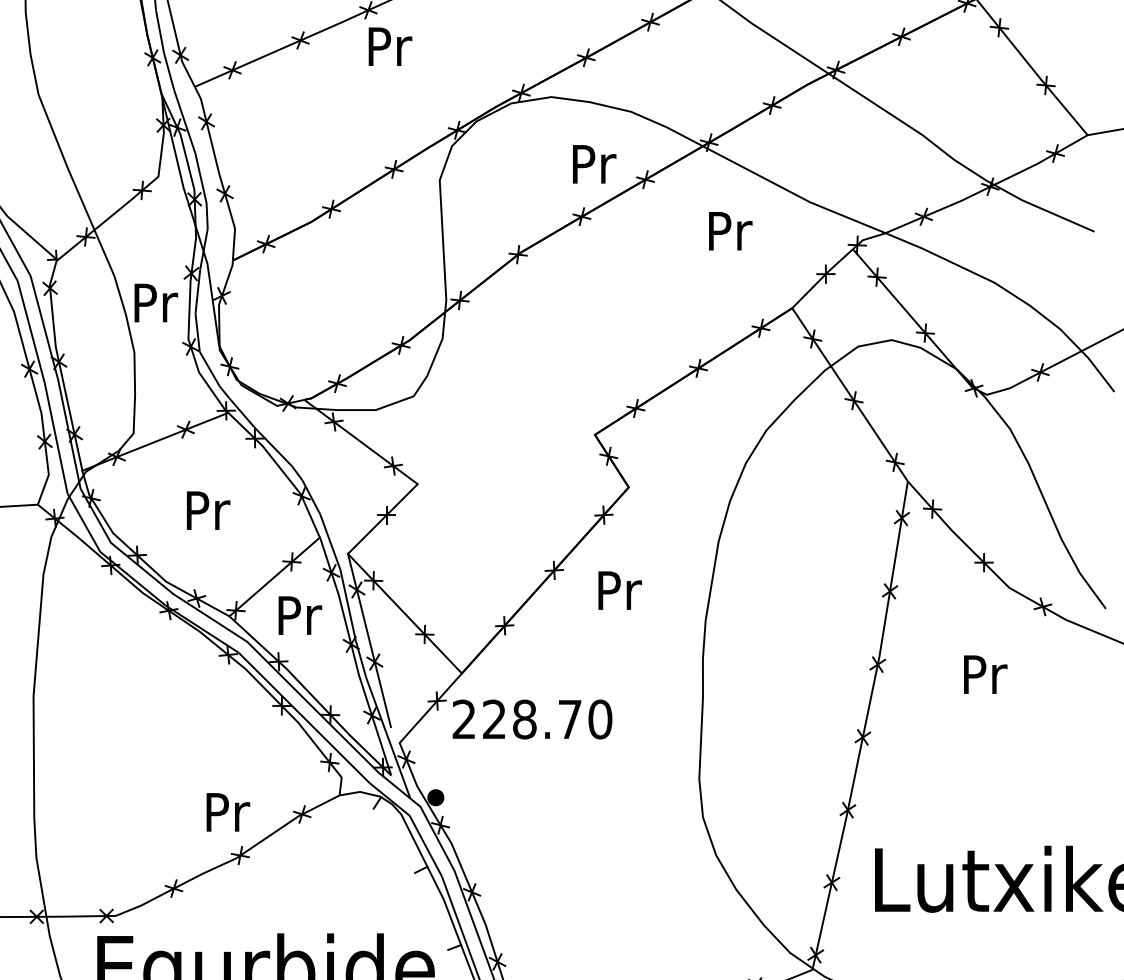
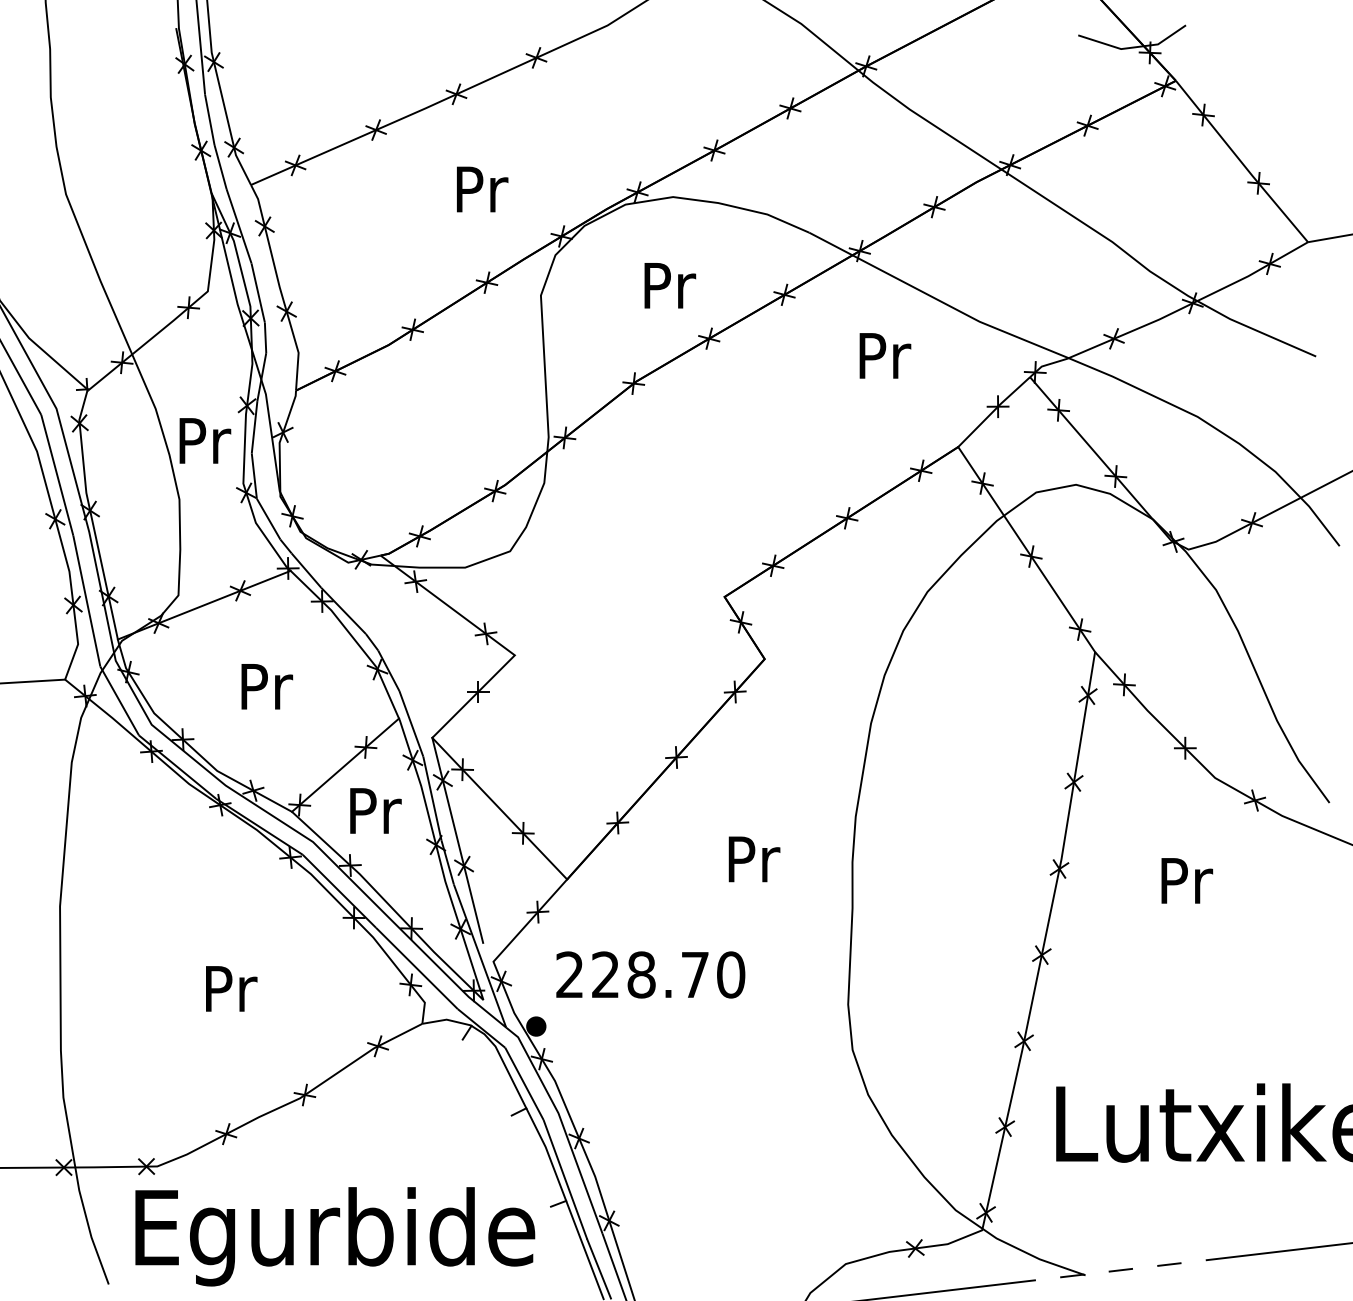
text: (390, 46) -> (482, 189), moved
text: (594, 164) -> (670, 285), moved
text: (620, 590) -> (754, 859), moved
text: (532, 719) -> (650, 974), moved
text: (228, 812) -> (231, 988), moved

